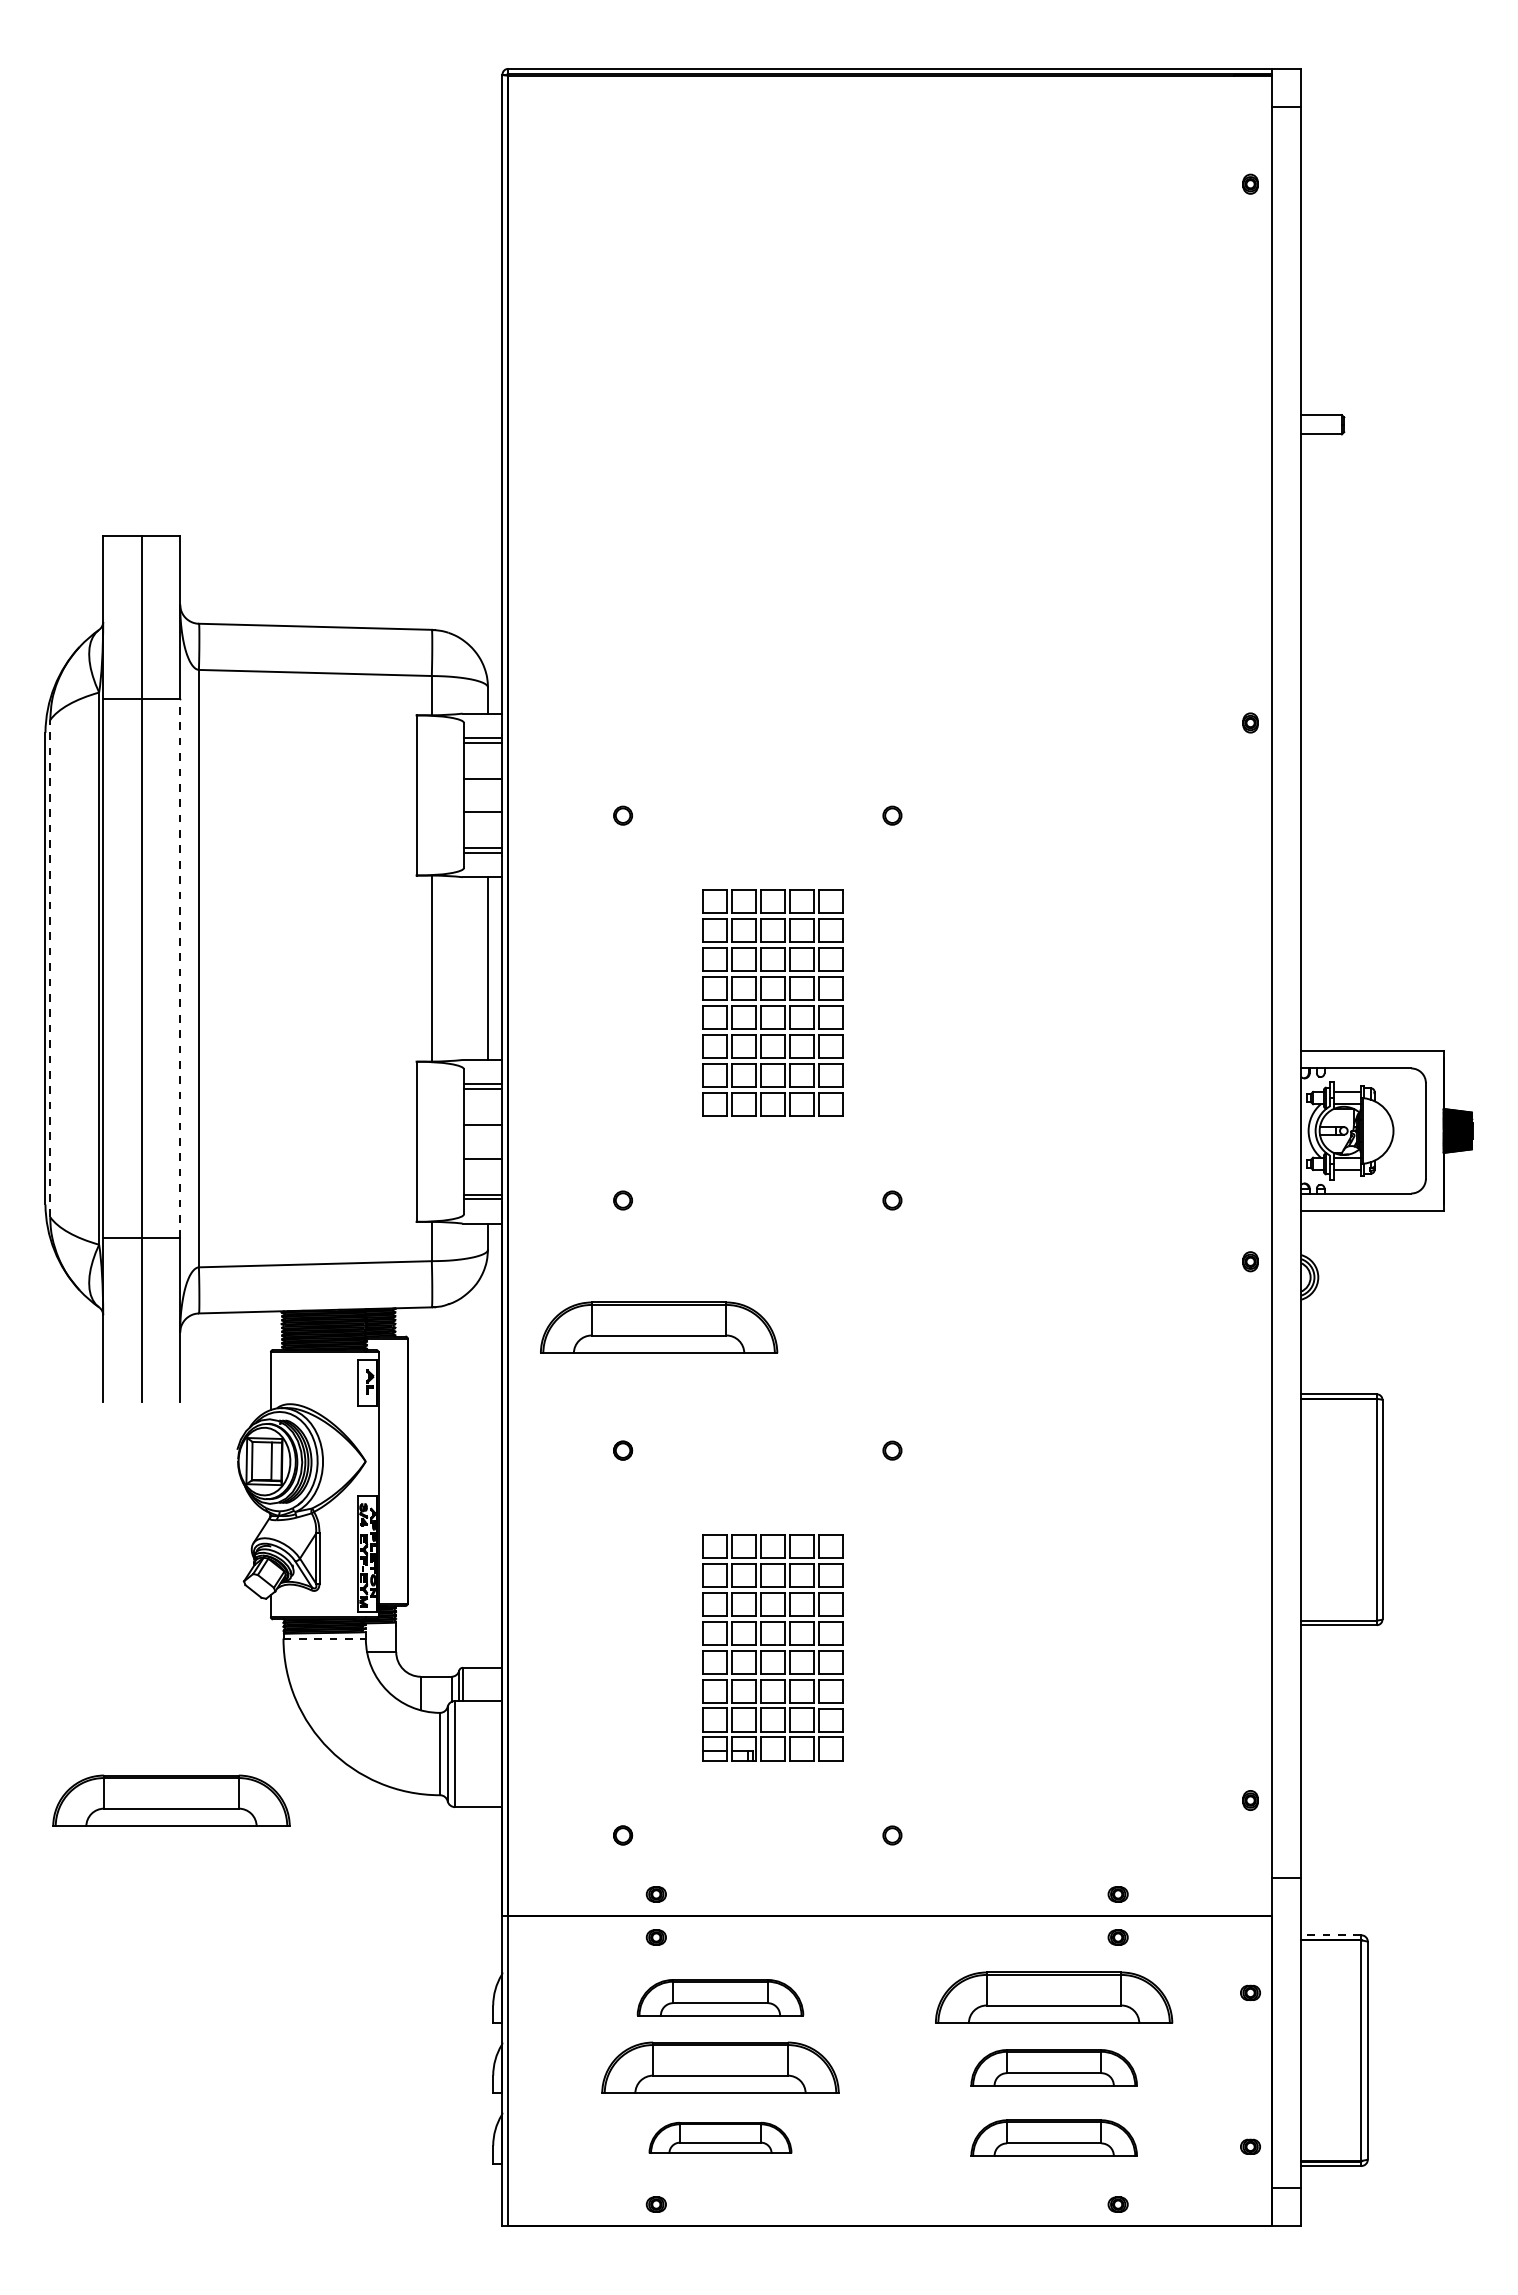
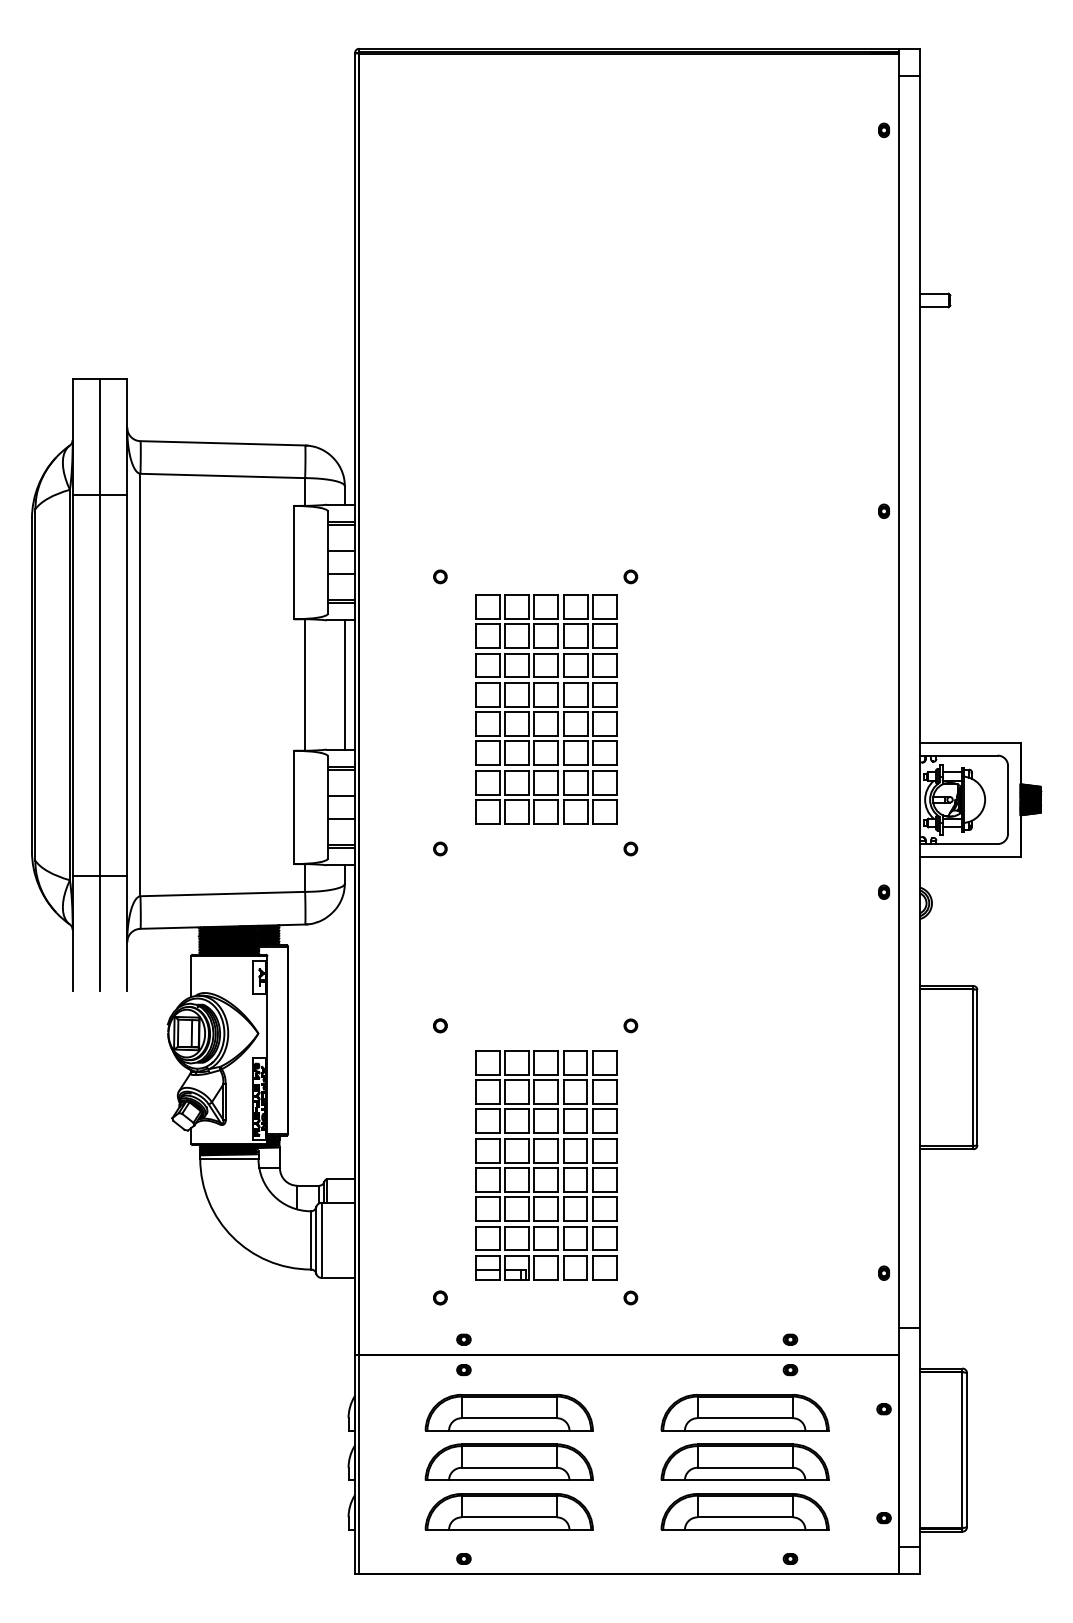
line: (50, 968) -> (35, 684), dashed -> solid
line: (180, 968) -> (127, 684), dashed -> solid
part: (772, 1002) -> (546, 708), size x1.43
part: (659, 1327) -> (466, 938), removed
line: (325, 1638) -> (229, 1158), dashed -> solid
part: (772, 1647) -> (546, 1165), size x1.43
part: (171, 1800) -> (121, 1273), removed
line: (1330, 1935) -> (940, 1368), dashed -> solid
part: (720, 1997) -> (509, 1412), size x1.43
part: (1054, 2067) -> (745, 1462), size x1.43
part: (720, 2137) -> (509, 1511), size x1.67
part: (1054, 2137) -> (745, 1511), size x1.43

